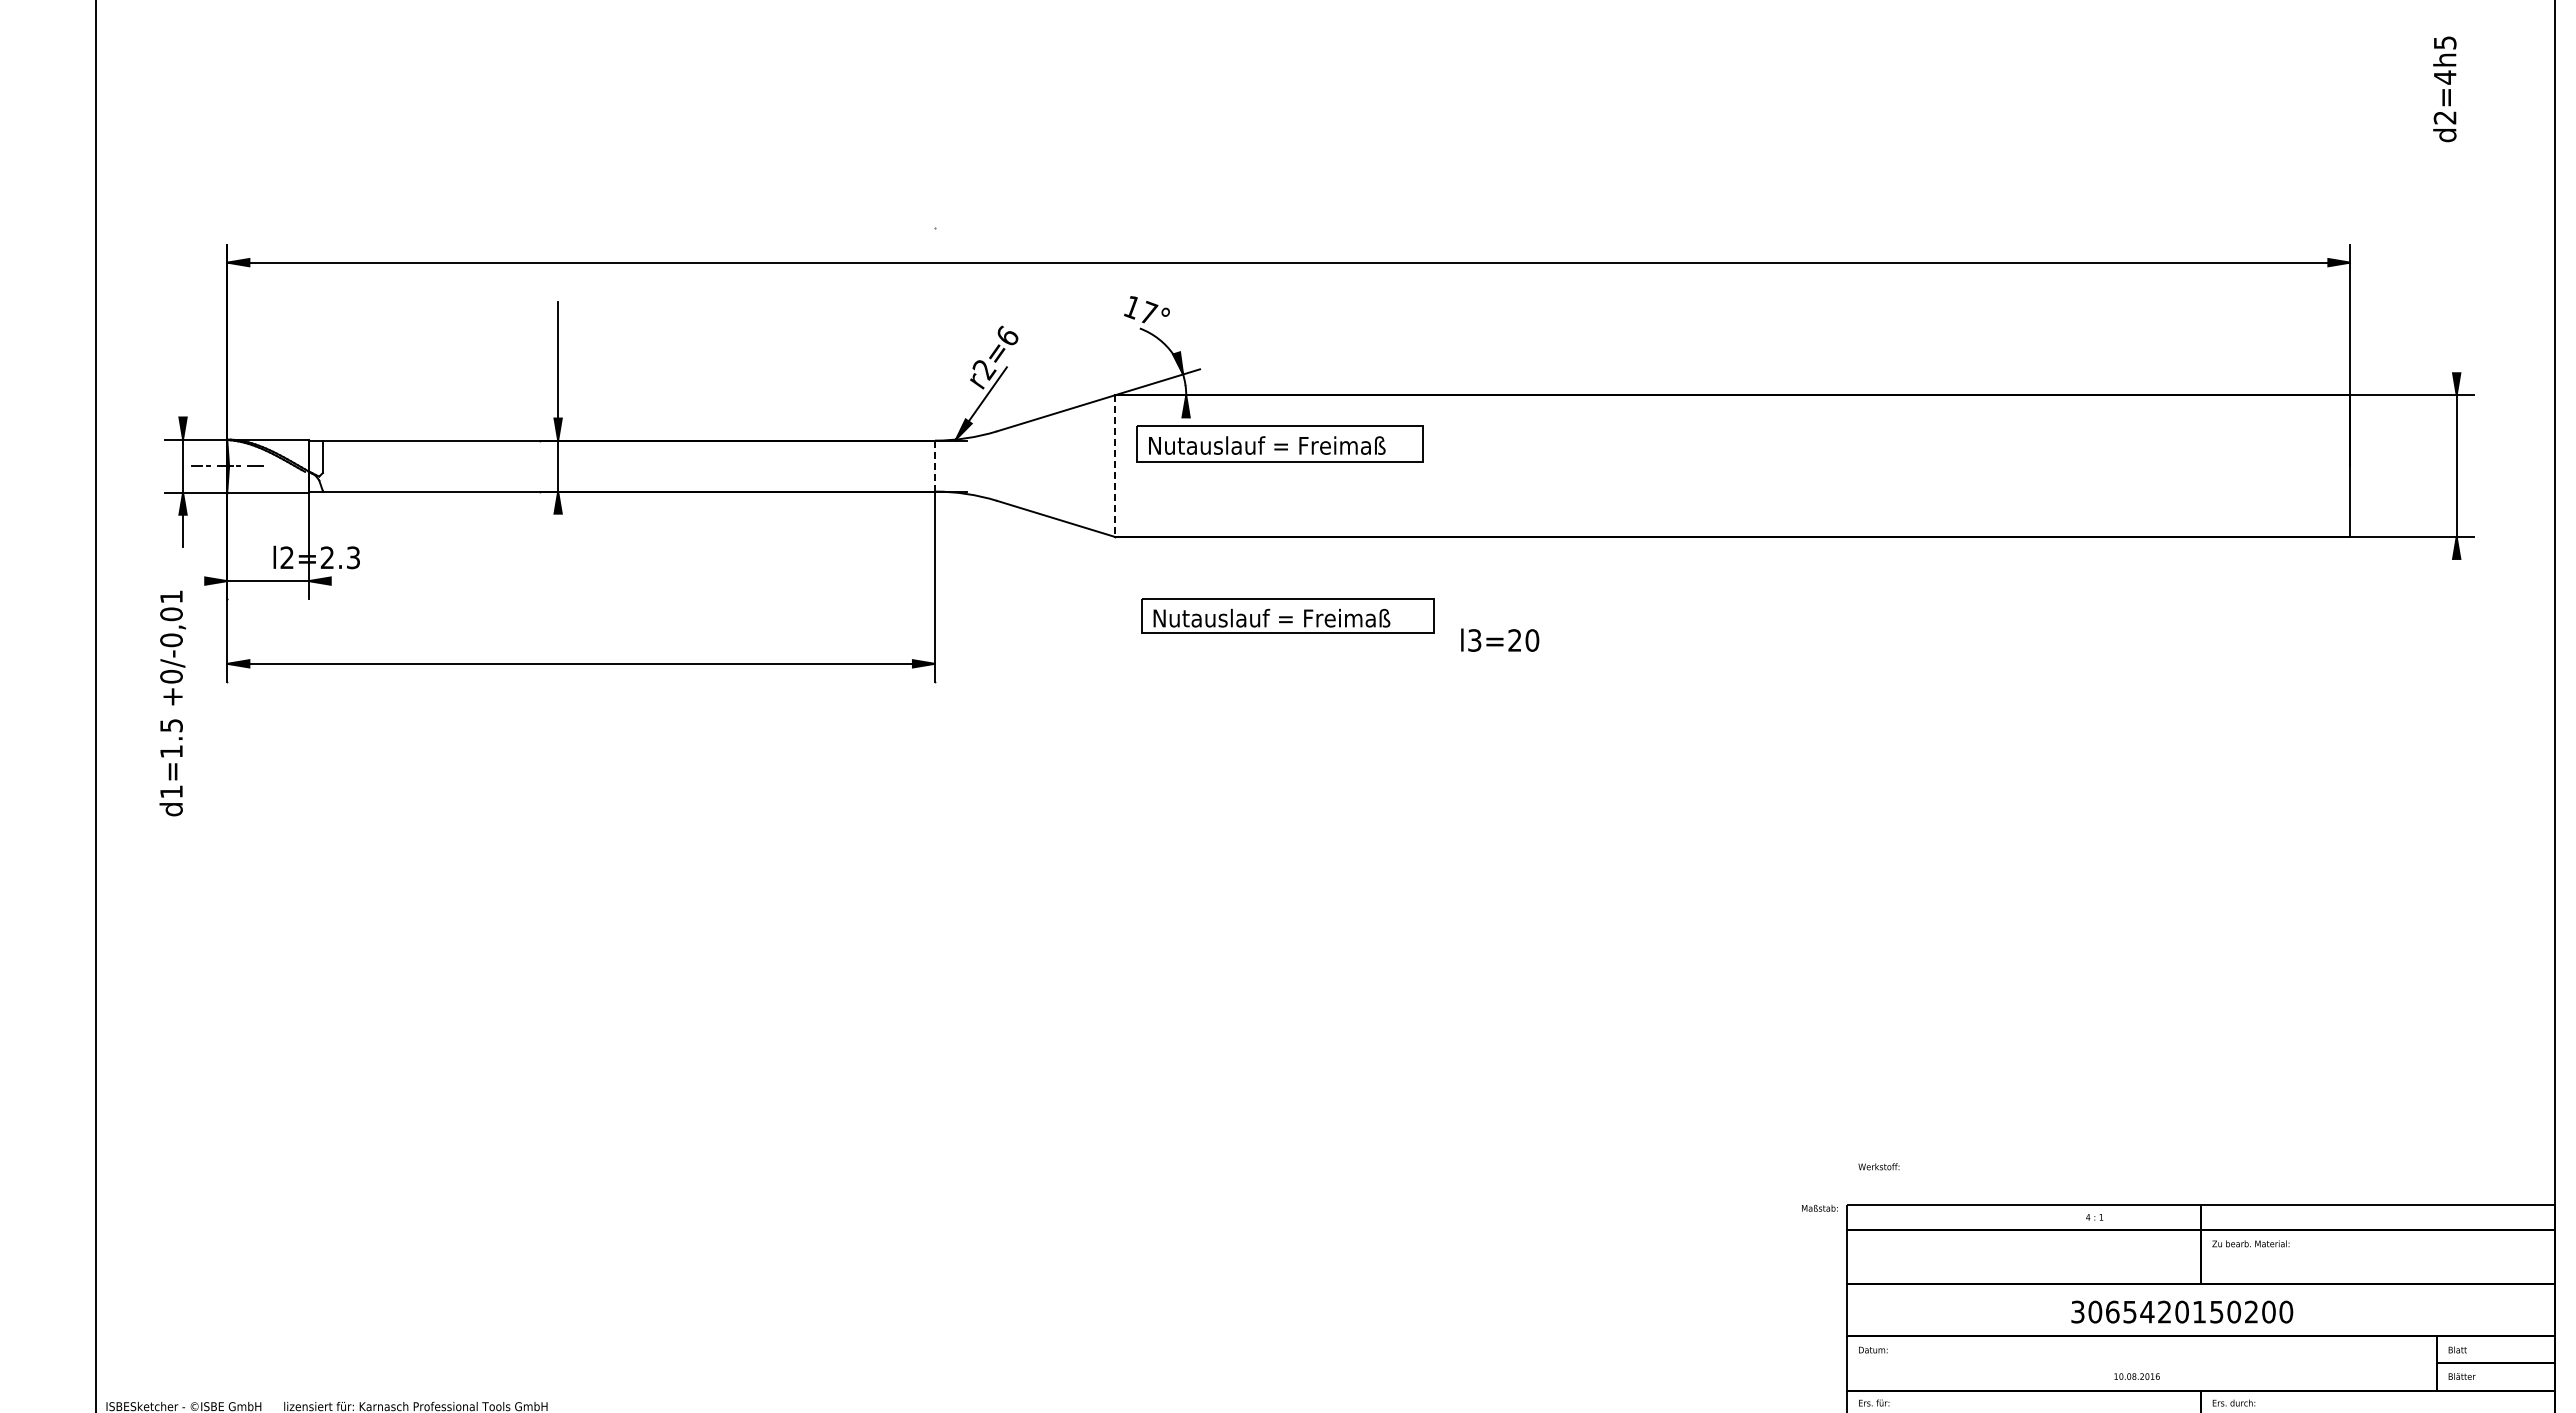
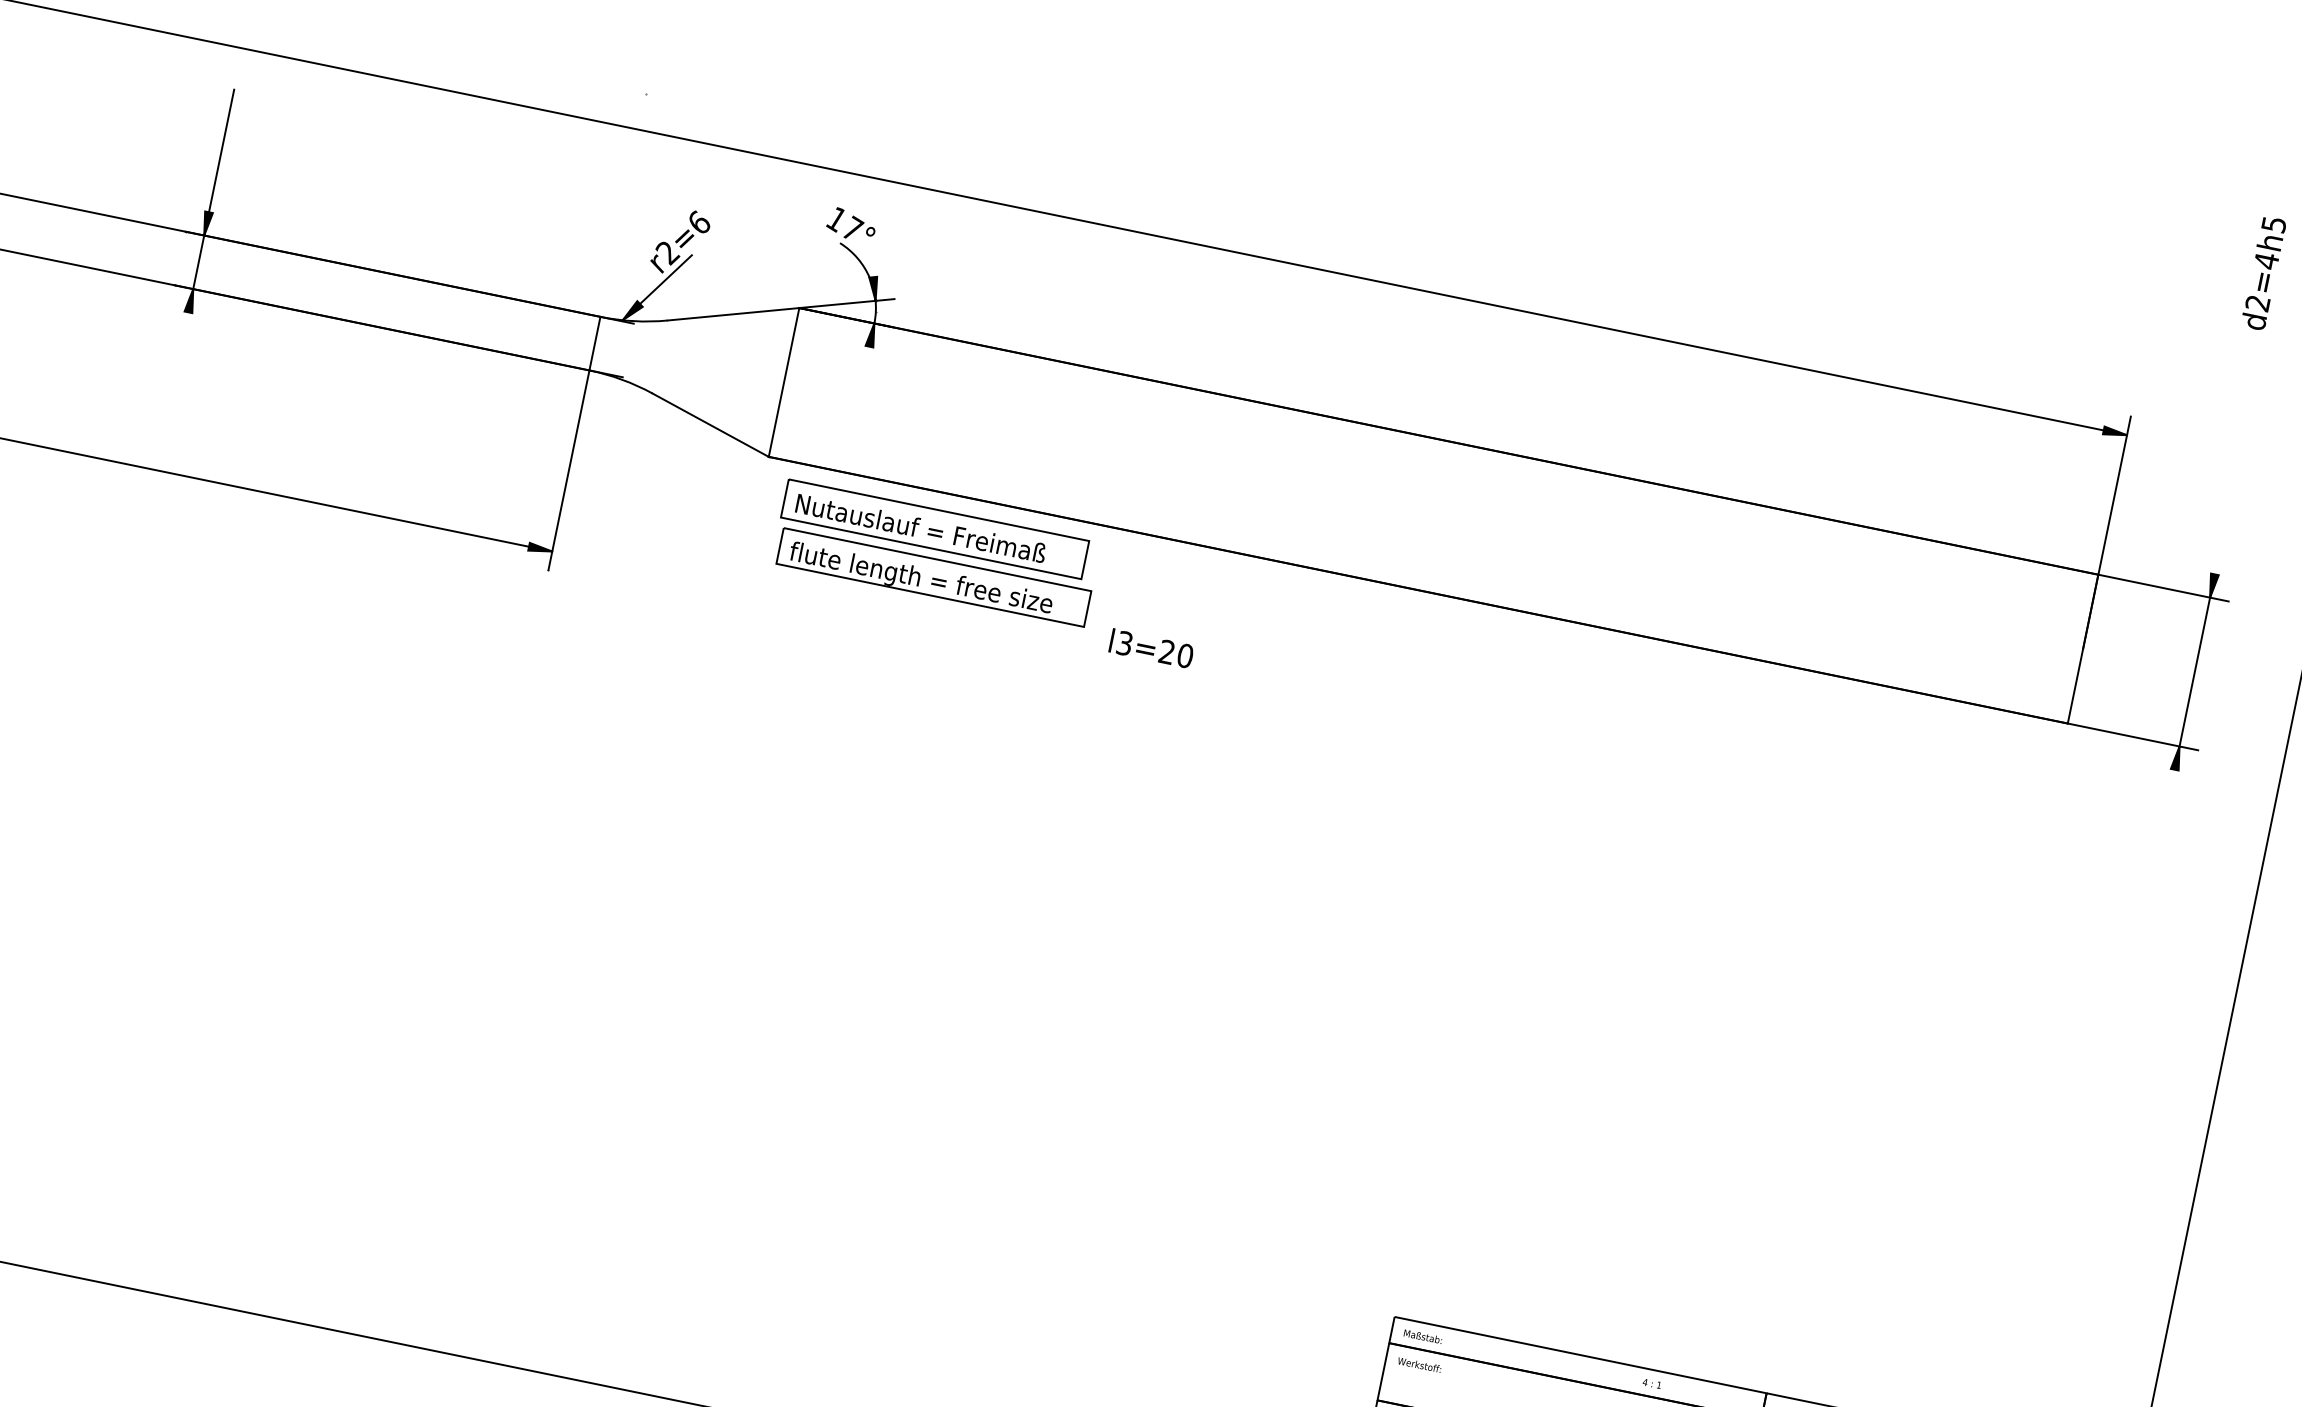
part: (1279, 443) -> (934, 528), moved
line: (934, 466) -> (594, 343), dashed -> solid
line: (1114, 466) -> (783, 382), dashed -> solid
text: (1276, 619) -> (920, 578), Nutauslauf = Freimaß -> flute length = free size
text: (1878, 1166) -> (1419, 1364), moved
text: (1819, 1207) -> (1422, 1335), moved

